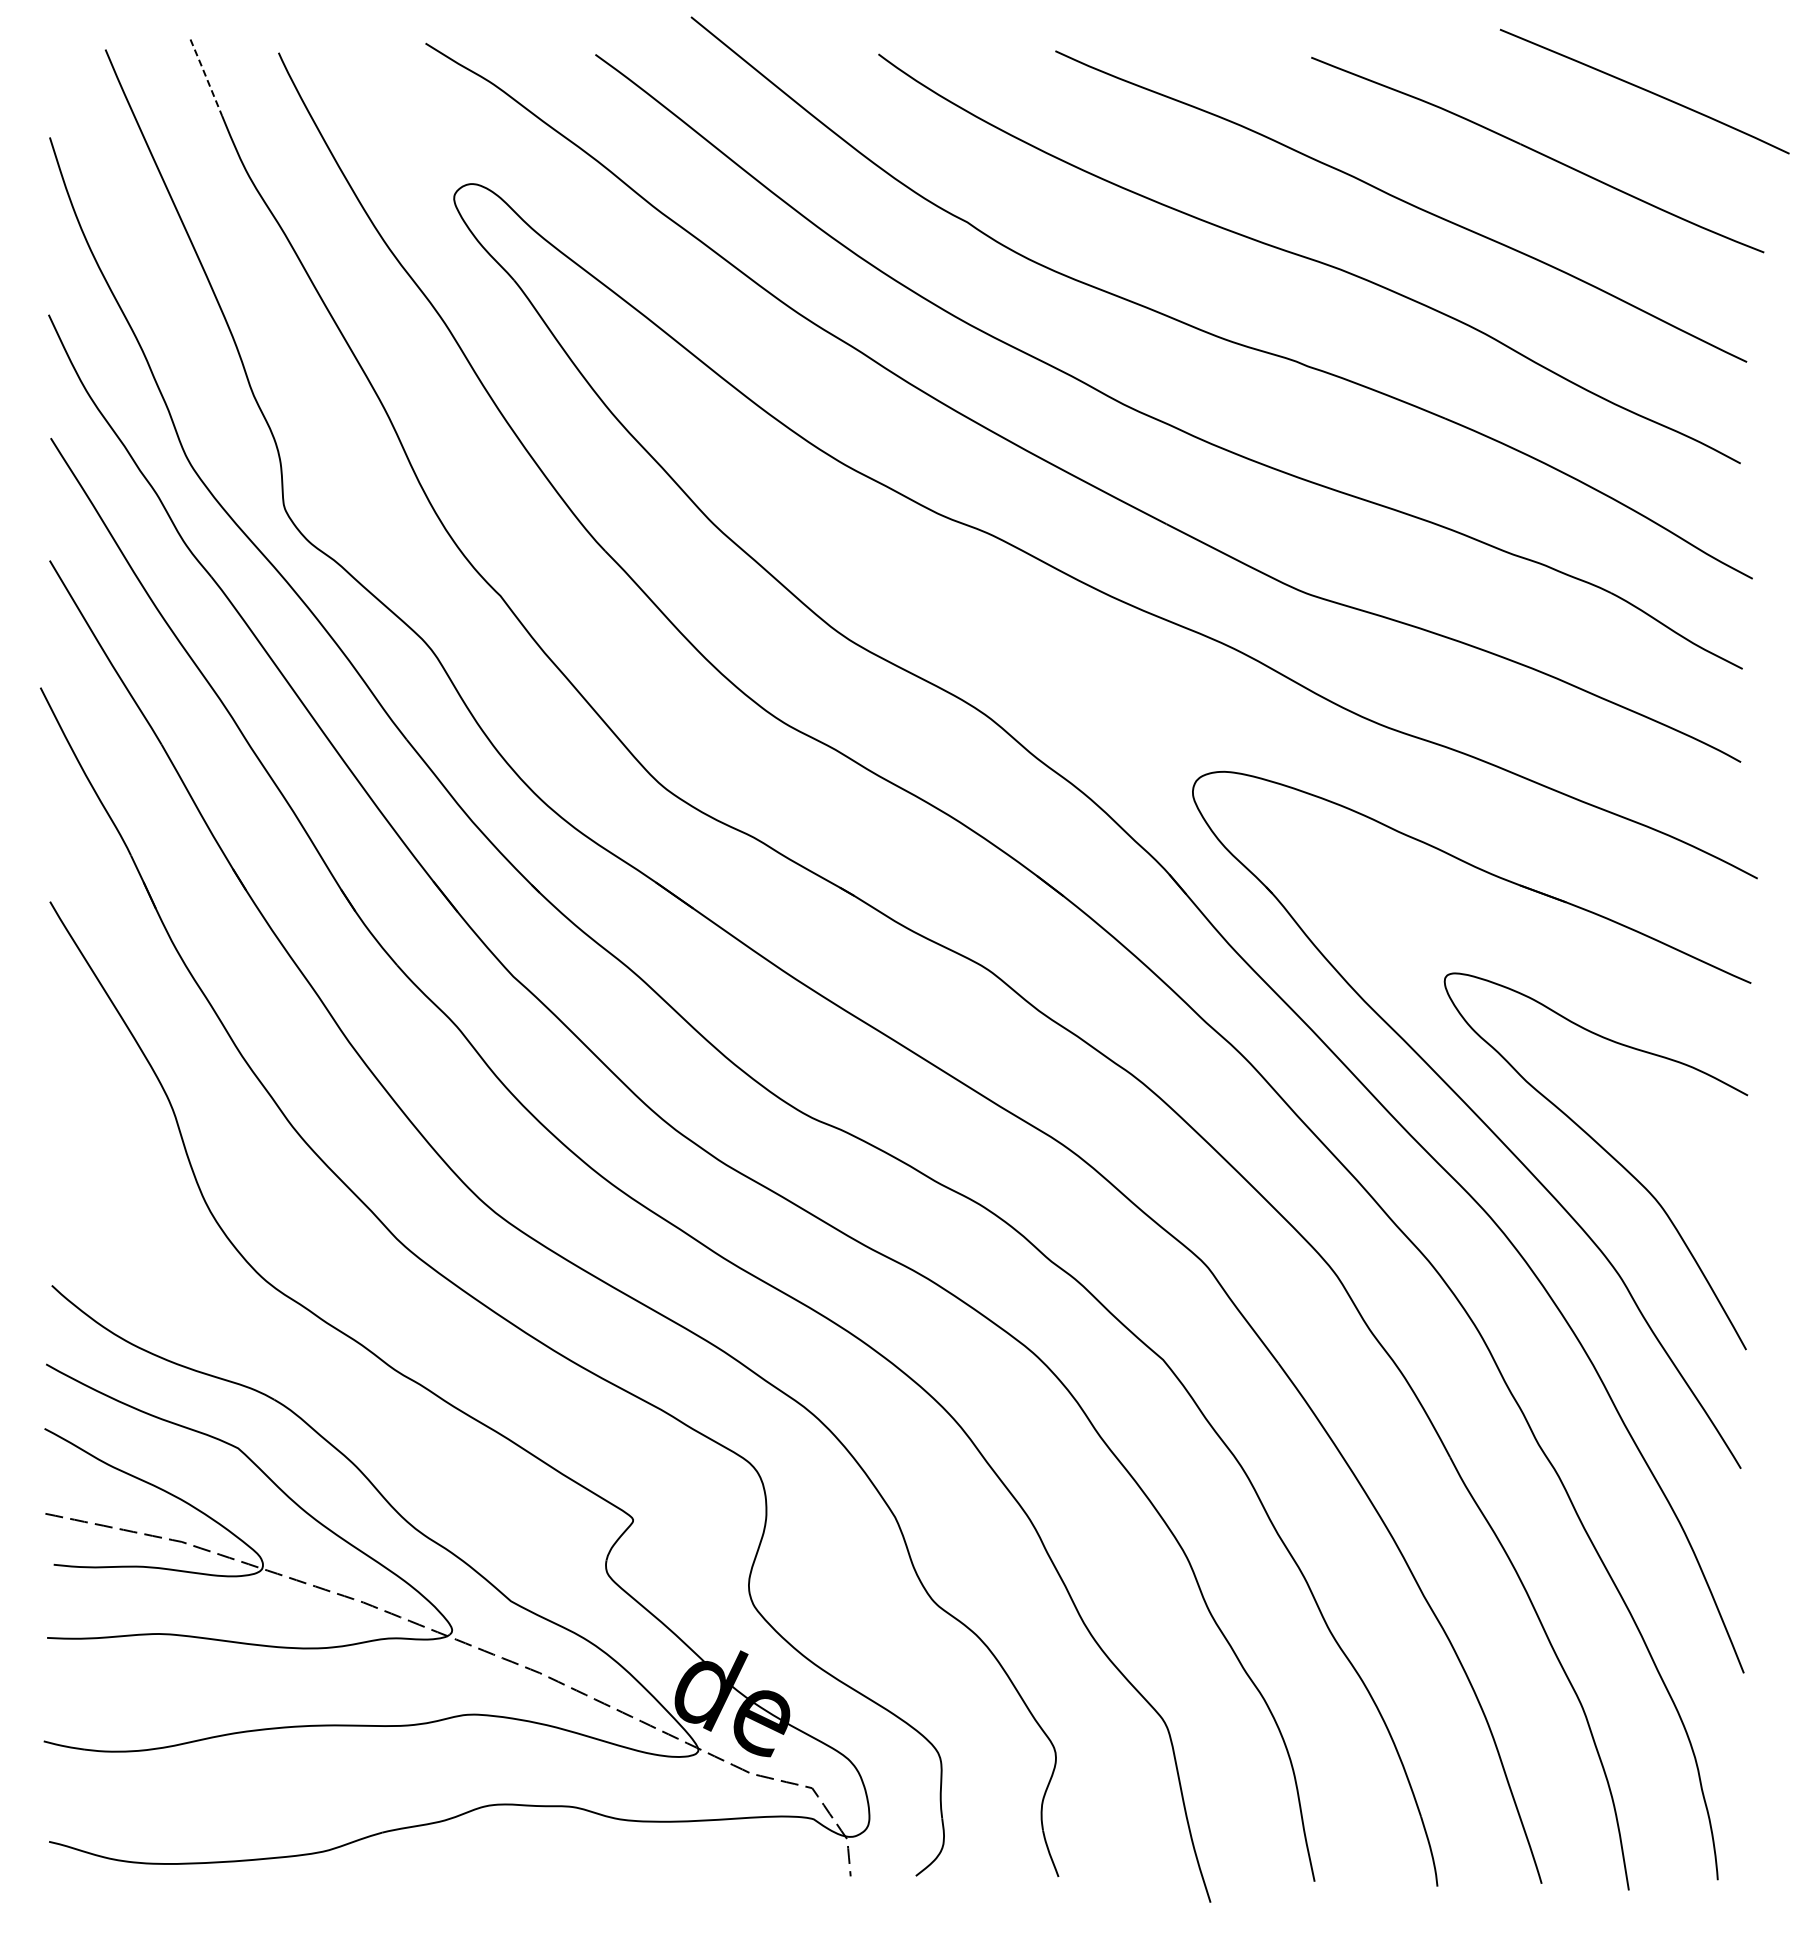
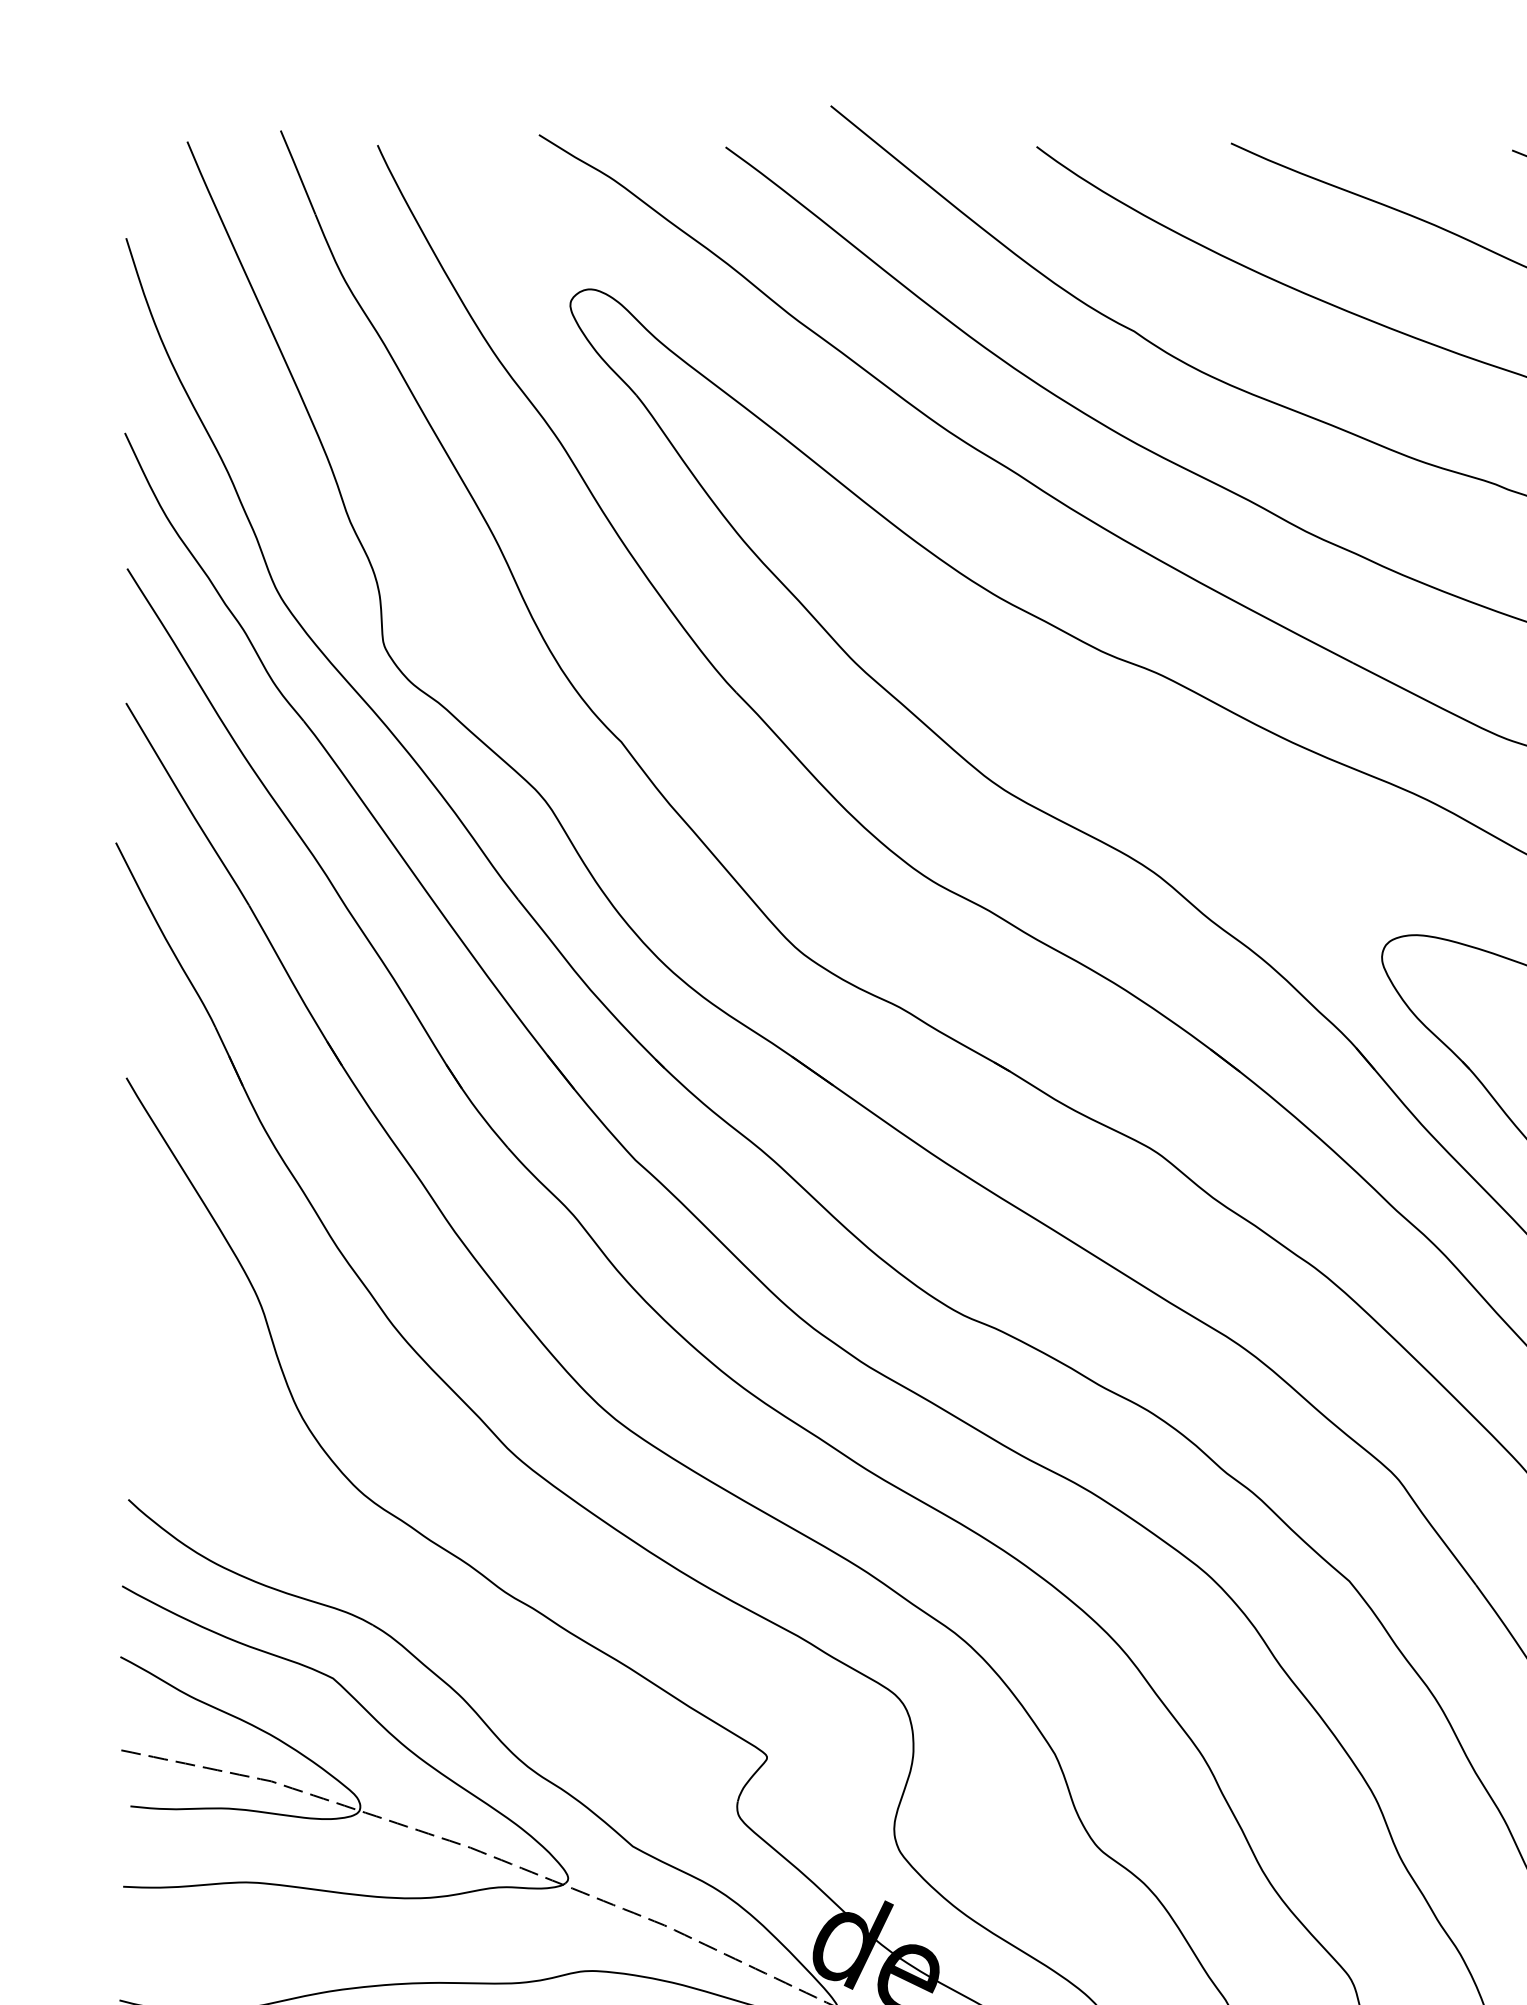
line: (206, 77) -> (298, 172), dashed -> solid

